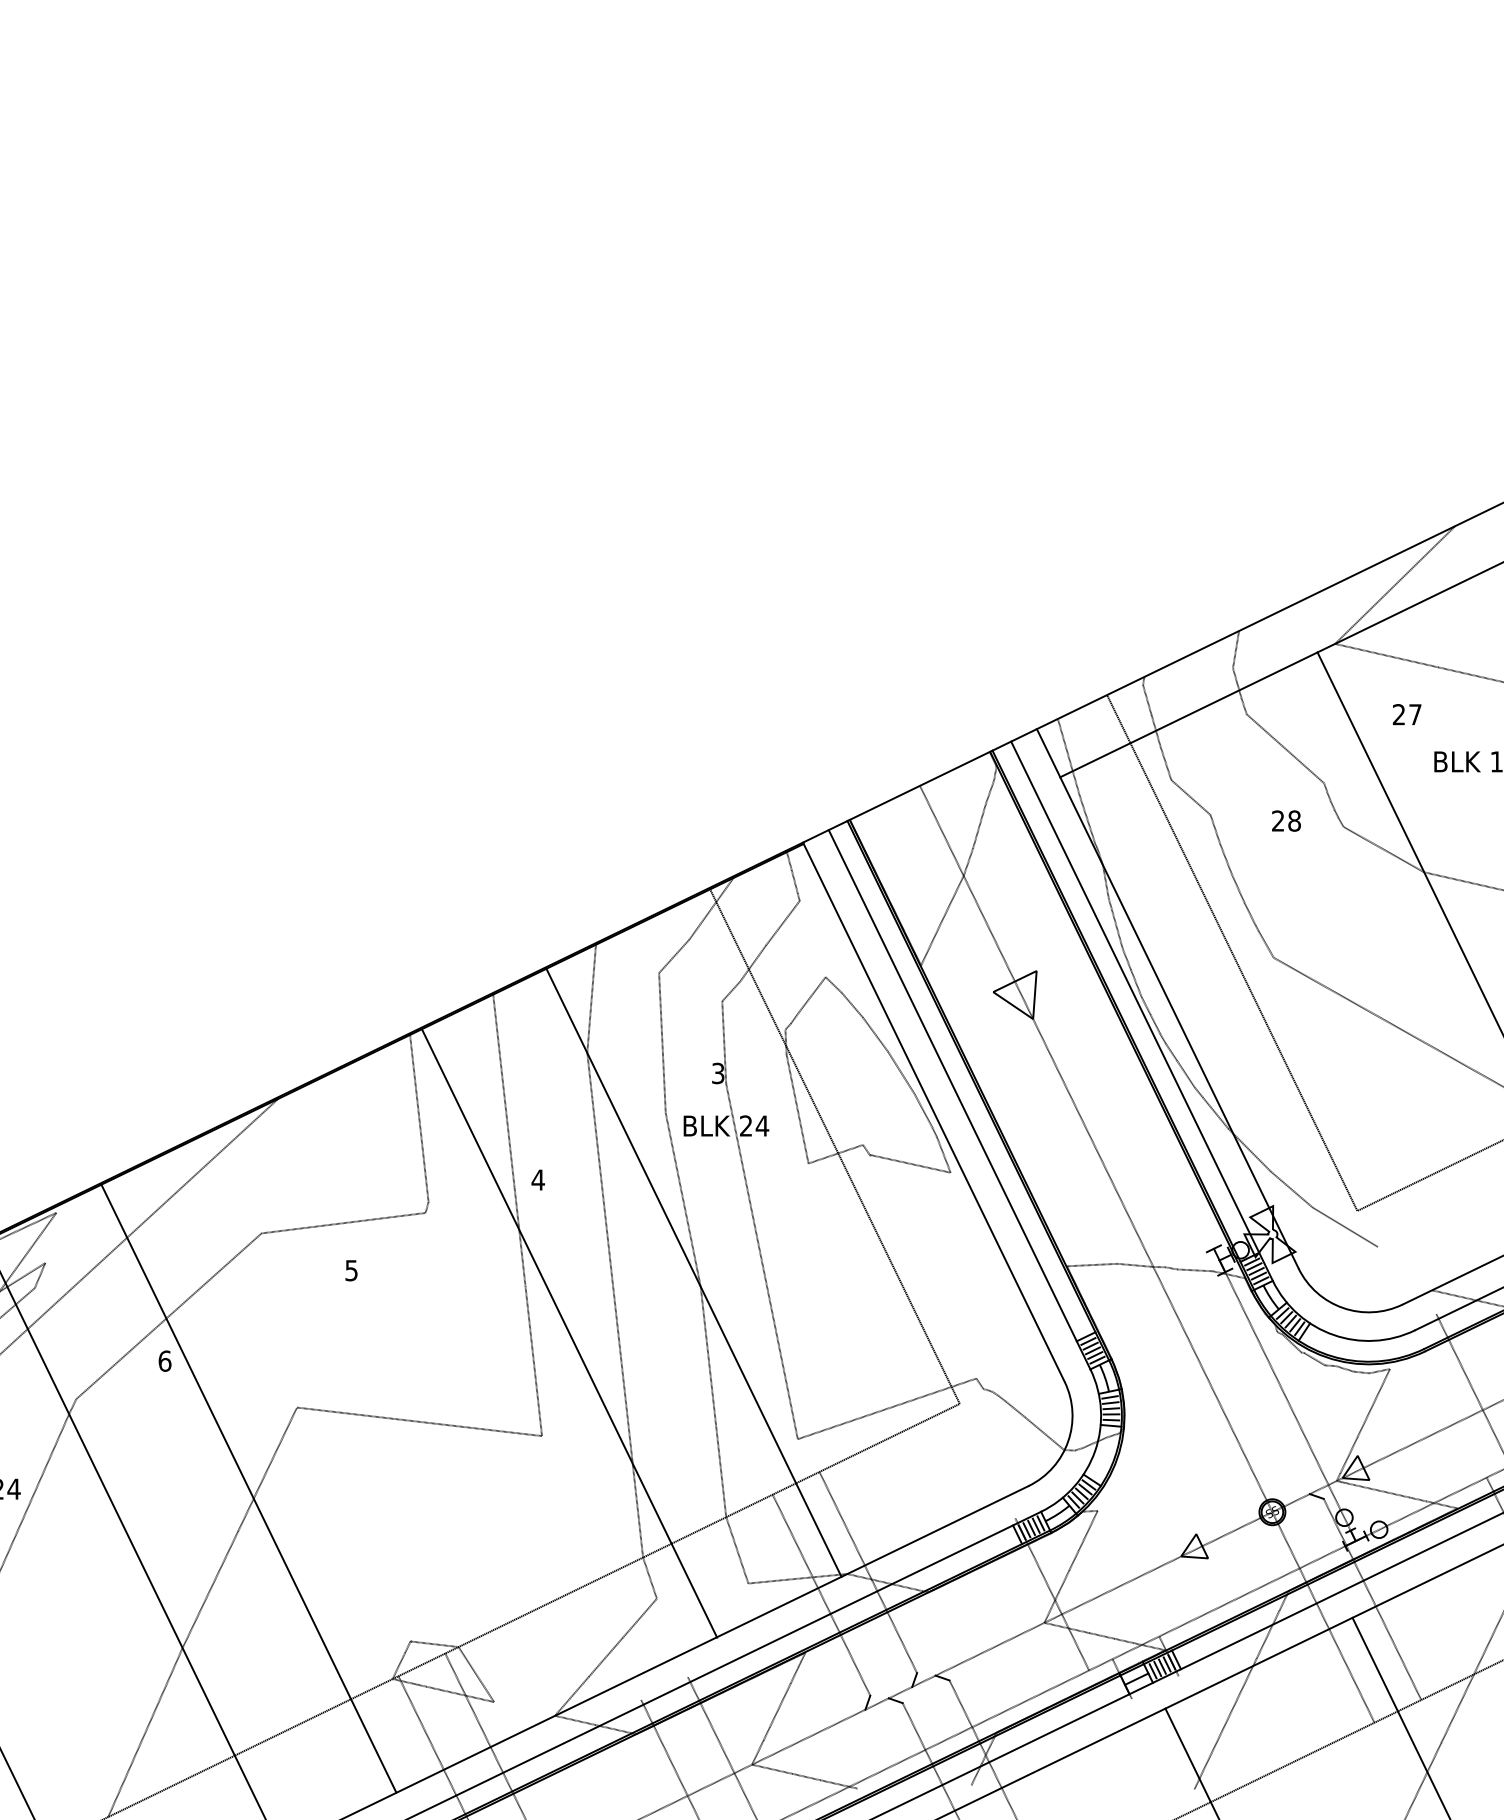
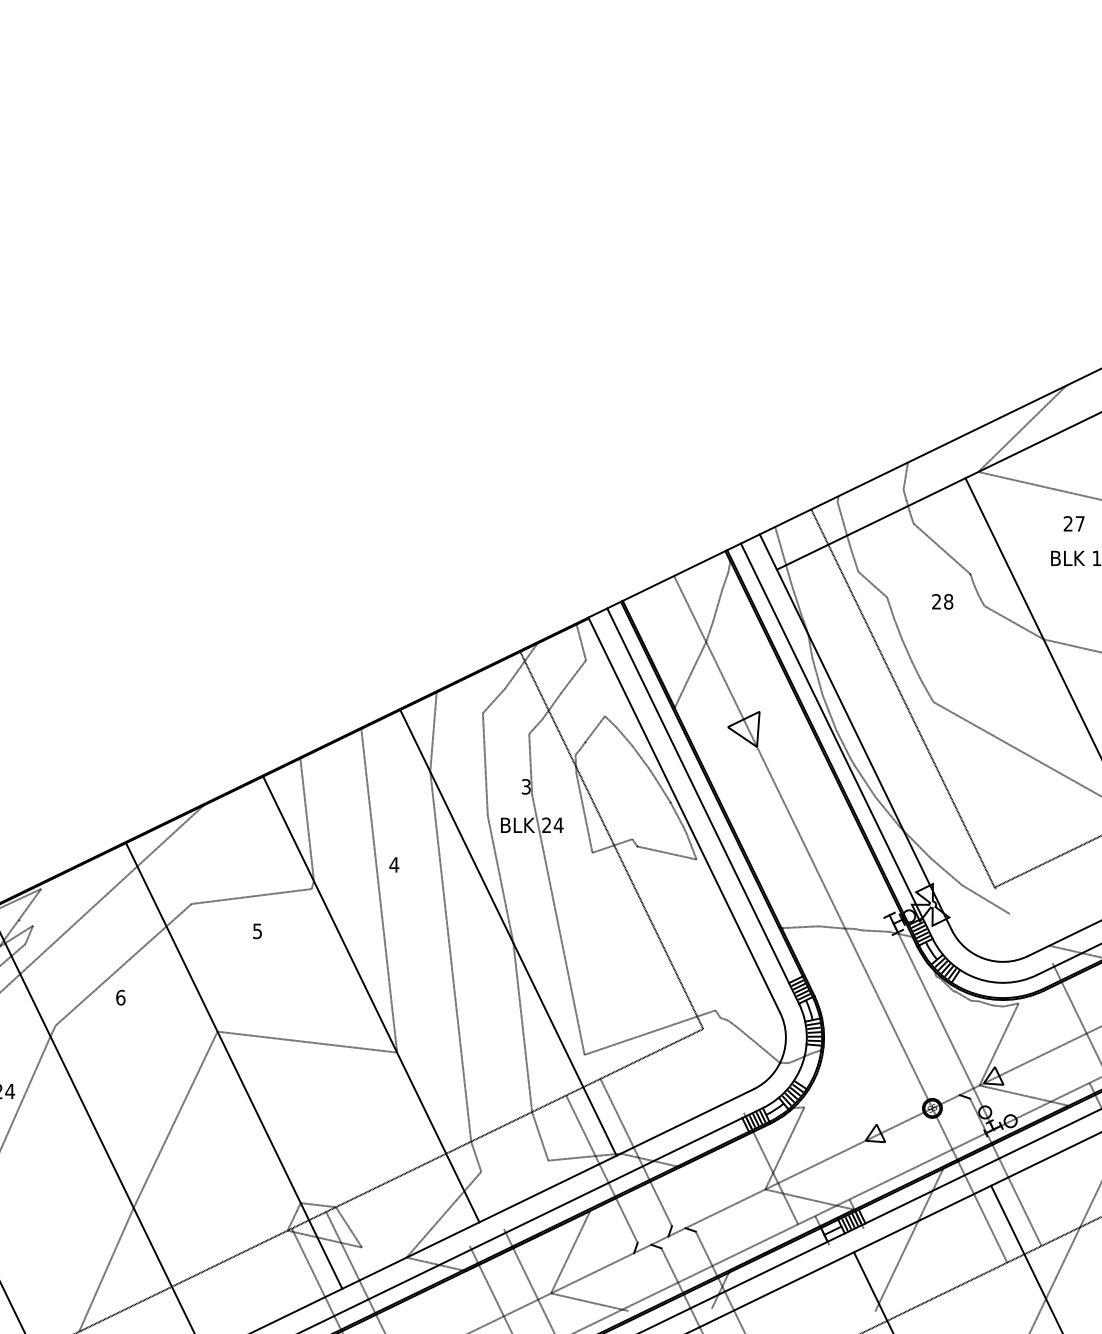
text: (1406, 714) -> (1073, 523), moved
line: (569, 1333) -> (371, 999), moved
line: (249, 1487) -> (234, 1065), moved

